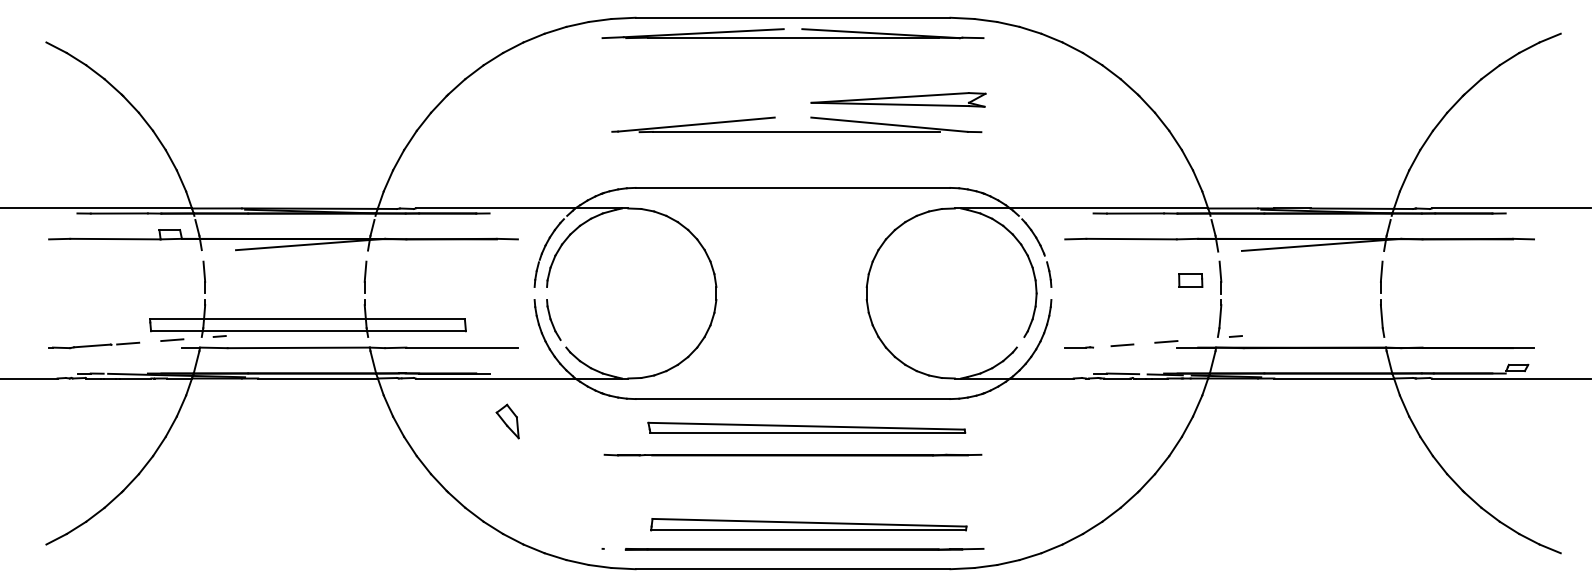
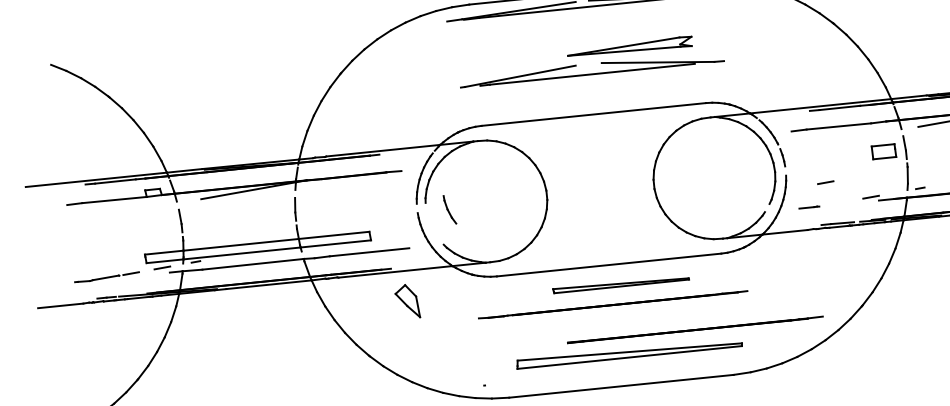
part: (898, 99) -> (629, 47), moved
part: (1190, 280) -> (883, 151), size x1.4
part: (553, 319) -> (449, 209), moved
line: (1122, 345) -> (825, 182), moved
part: (507, 421) -> (407, 301), size x1.4
part: (806, 427) -> (620, 284), size x0.6
line: (804, 549) -> (695, 330), moved

